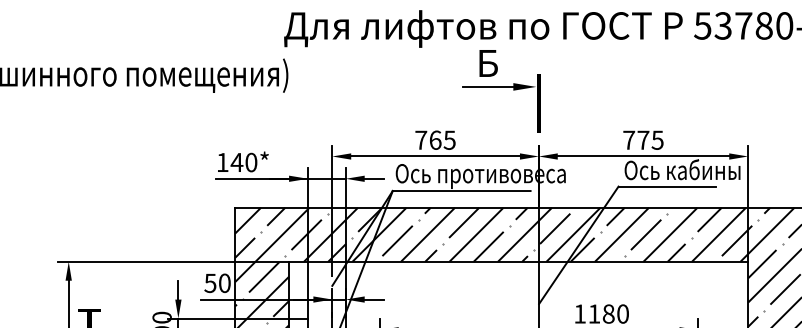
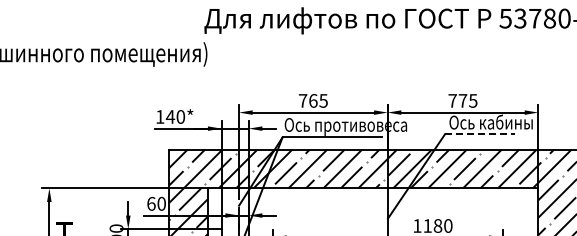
part: (501, 91) -> (360, 65), removed
line: (667, 186) -> (480, 134), solid -> dashed
text: (210, 282) -> (151, 203), 50 -> 60

